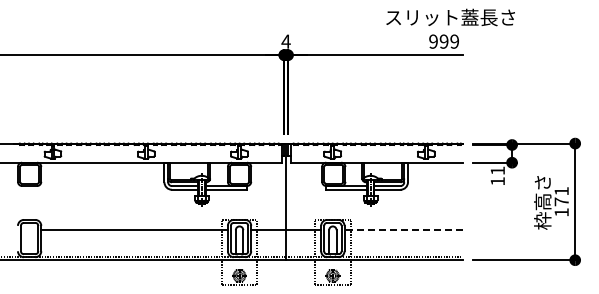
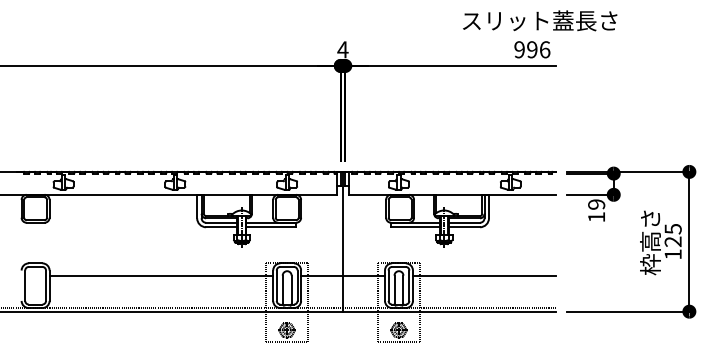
text: (454, 41) -> (544, 49), 999 -> 996
text: (497, 170) -> (596, 204), 11 -> 19
text: (561, 196) -> (672, 235), 171 -> 125
line: (403, 230) -> (483, 276), dashed -> solid

